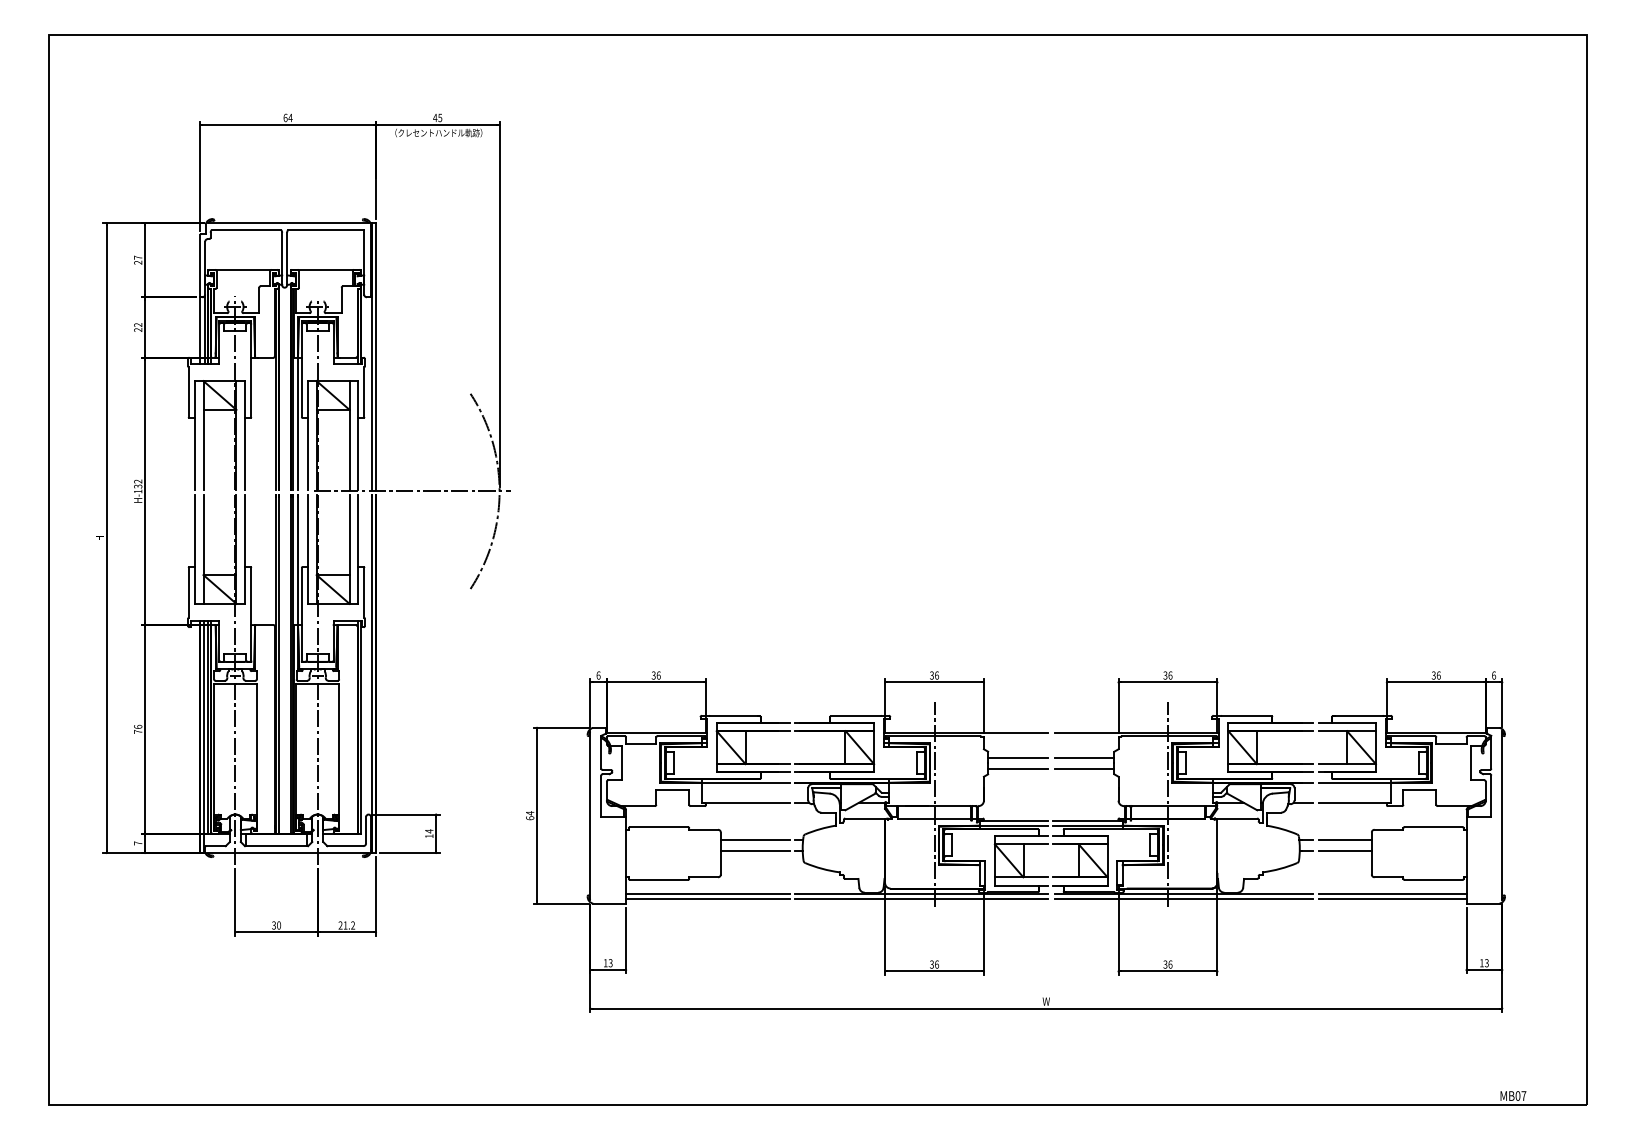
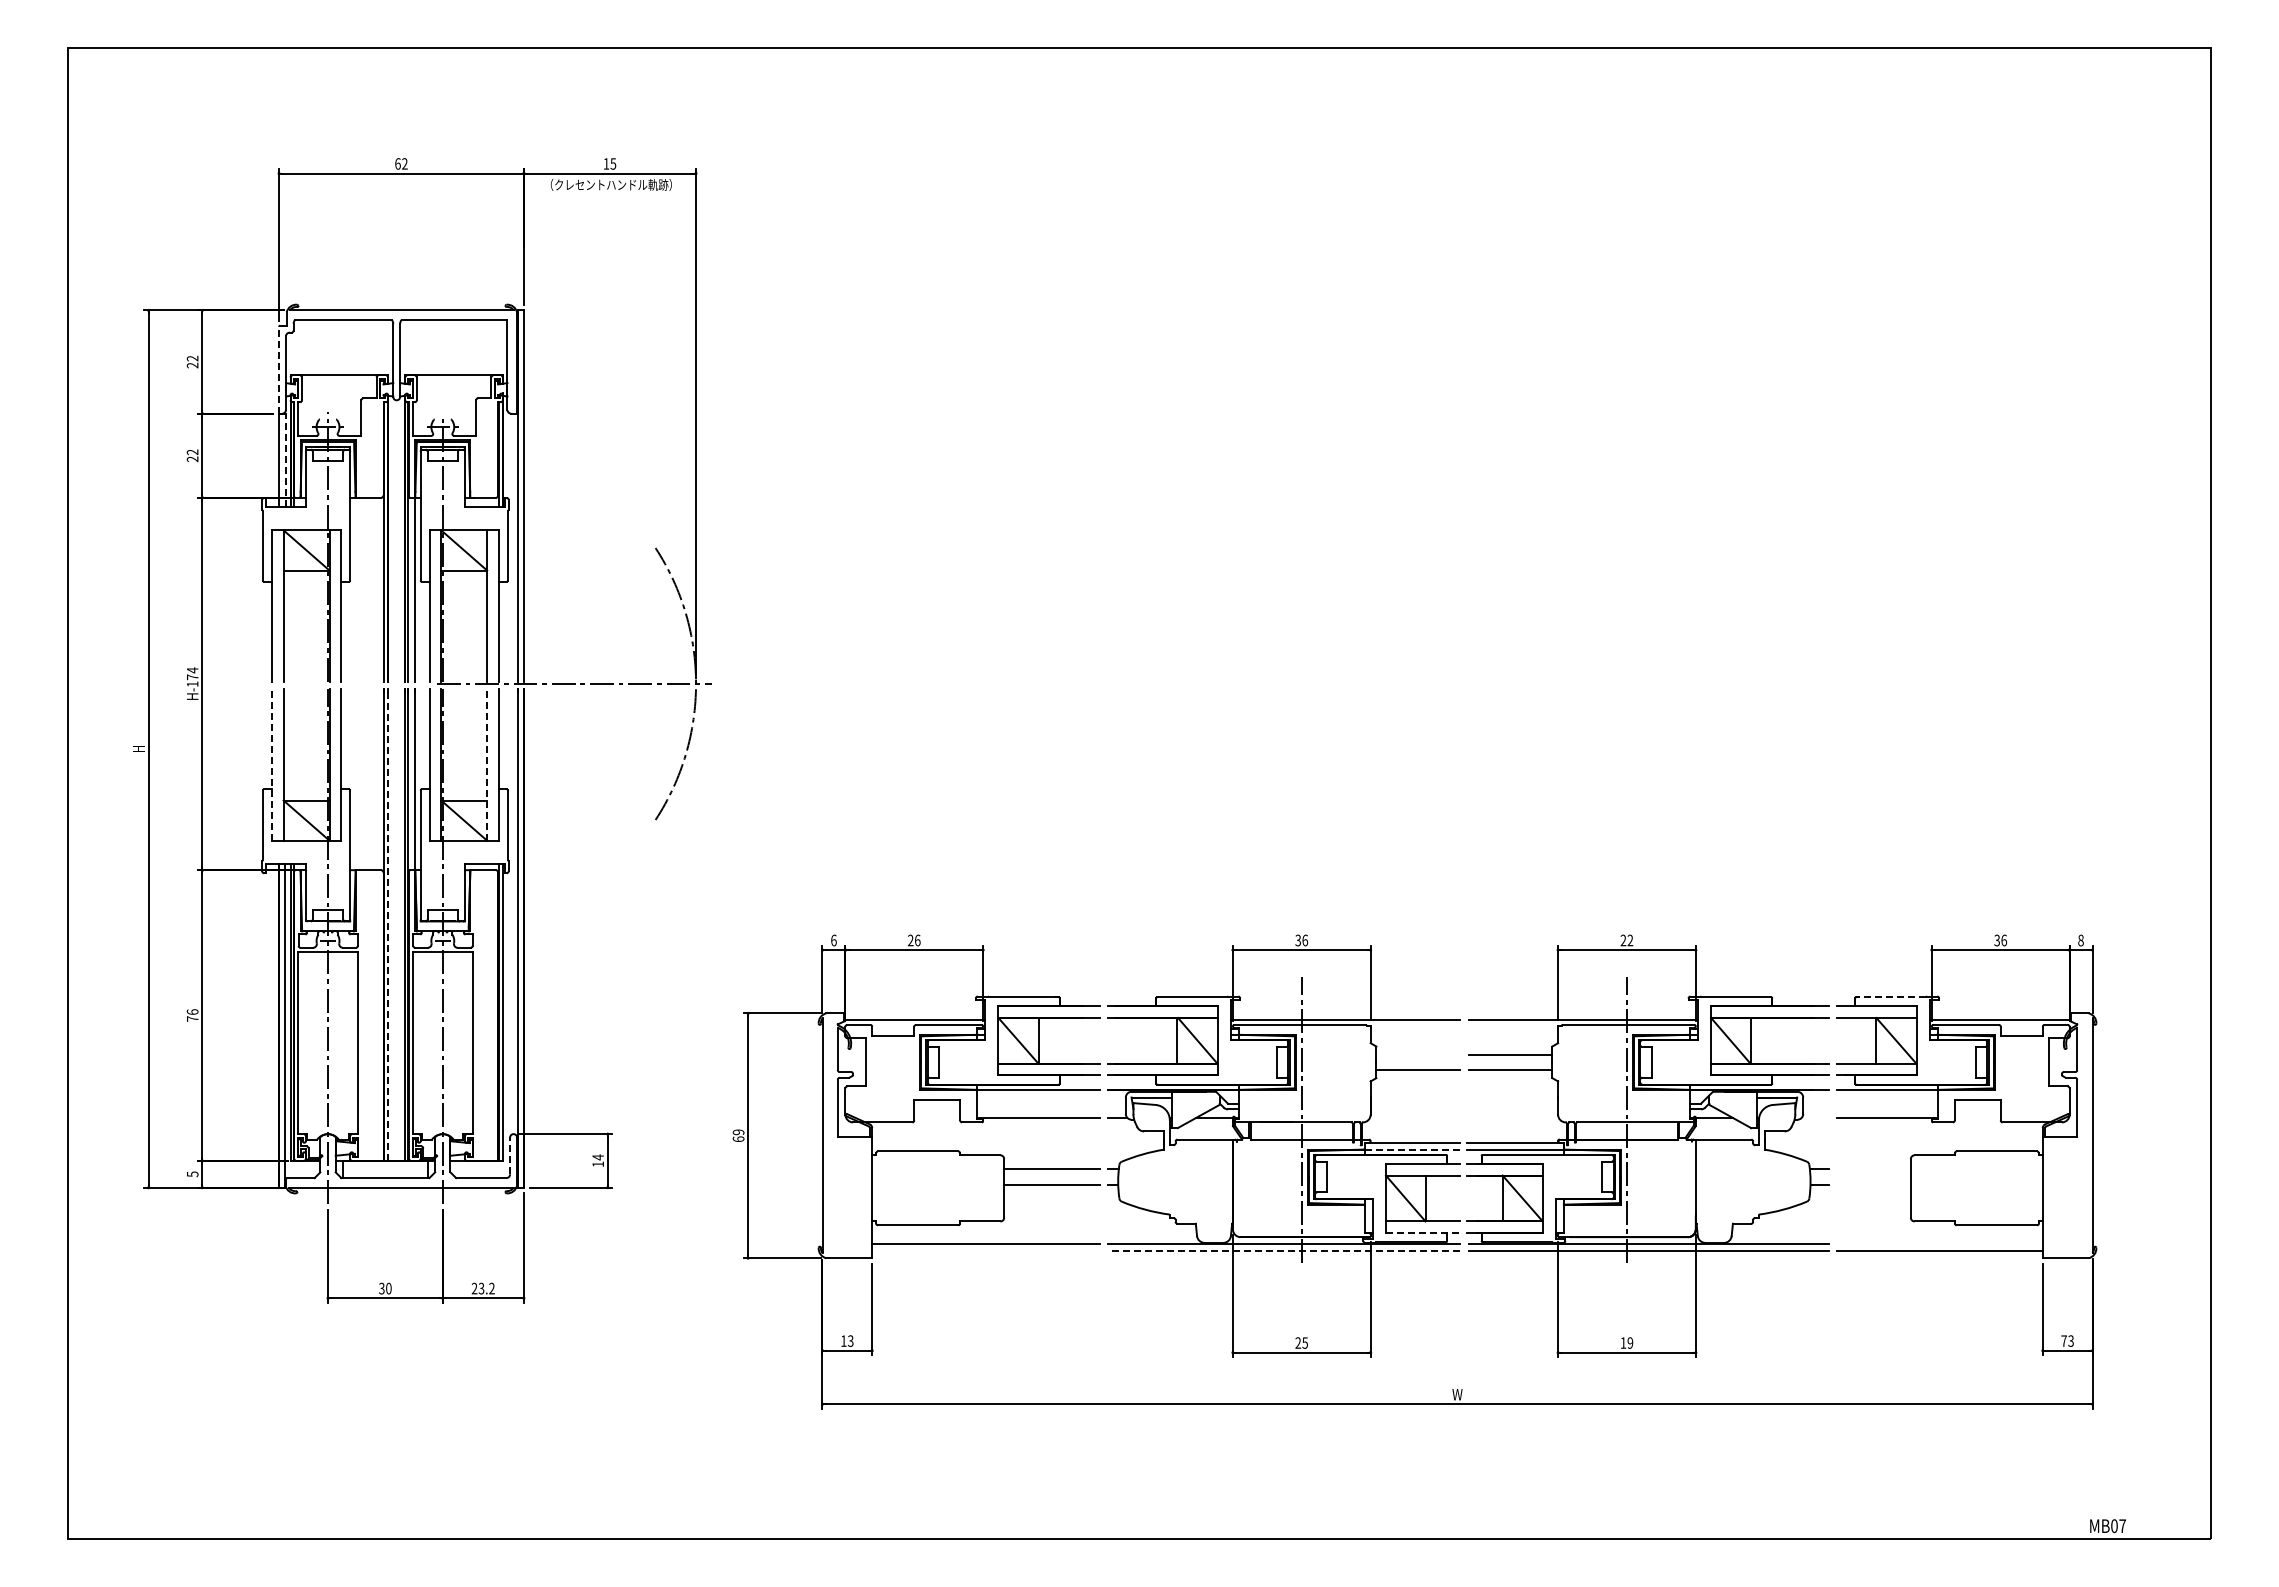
text: (290, 117) -> (404, 163), 64 -> 62
text: (435, 117) -> (606, 163), 45 -> 15
text: (138, 257) -> (192, 358), 27 -> 22
line: (200, 265) -> (279, 369), solid -> dashed
line: (204, 330) -> (285, 460), solid -> dashed
text: (138, 483) -> (192, 673), H-132 -> H-174
line: (195, 549) -> (272, 764), solid -> dashed
line: (349, 549) -> (487, 764), solid -> dashed
line: (278, 664) -> (388, 925), solid -> dashed
text: (653, 675) -> (910, 940), 36 -> 26
text: (1167, 675) -> (1626, 940), 36 -> 22
text: (1493, 675) -> (2080, 940), 6 -> 8
line: (1357, 716) -> (1891, 997), solid -> dashed
line: (1017, 757) -> (1417, 1054), removed
line: (1302, 802) -> (1814, 1117), removed
text: (530, 813) -> (738, 1132), 64 -> 69
line: (1014, 825) -> (1412, 1149), solid -> dashed
line: (366, 829) -> (510, 1155), solid -> dashed
line: (1345, 839) -> (1873, 1169), removed
text: (138, 843) -> (192, 1174), 7 -> 5
line: (1345, 850) -> (1873, 1184), removed
line: (1021, 885) -> (1422, 1232), solid -> dashed
line: (1392, 893) -> (1939, 1244), removed
line: (708, 898) -> (986, 1251), removed
line: (921, 898) -> (1283, 1251), solid -> dashed
text: (345, 925) -> (481, 1288), 21.2 -> 23.2
text: (1481, 962) -> (2063, 1340), 13 -> 73
text: (934, 964) -> (1301, 1342), 36 -> 25
text: (1167, 964) -> (1626, 1342), 36 -> 19

